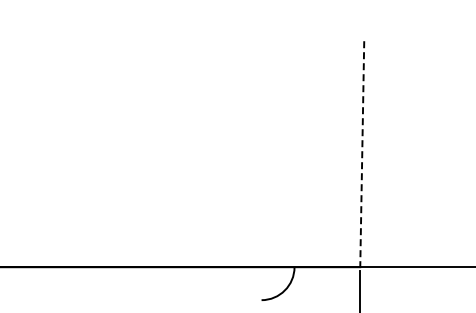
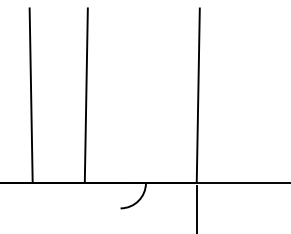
line: (145, 154) -> (30, 95), added
line: (217, 154) -> (86, 95), added
line: (362, 154) -> (198, 95), dashed -> solid

